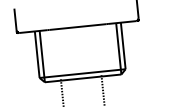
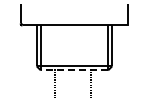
line: (83, 78) -> (74, 70), solid -> dashed

